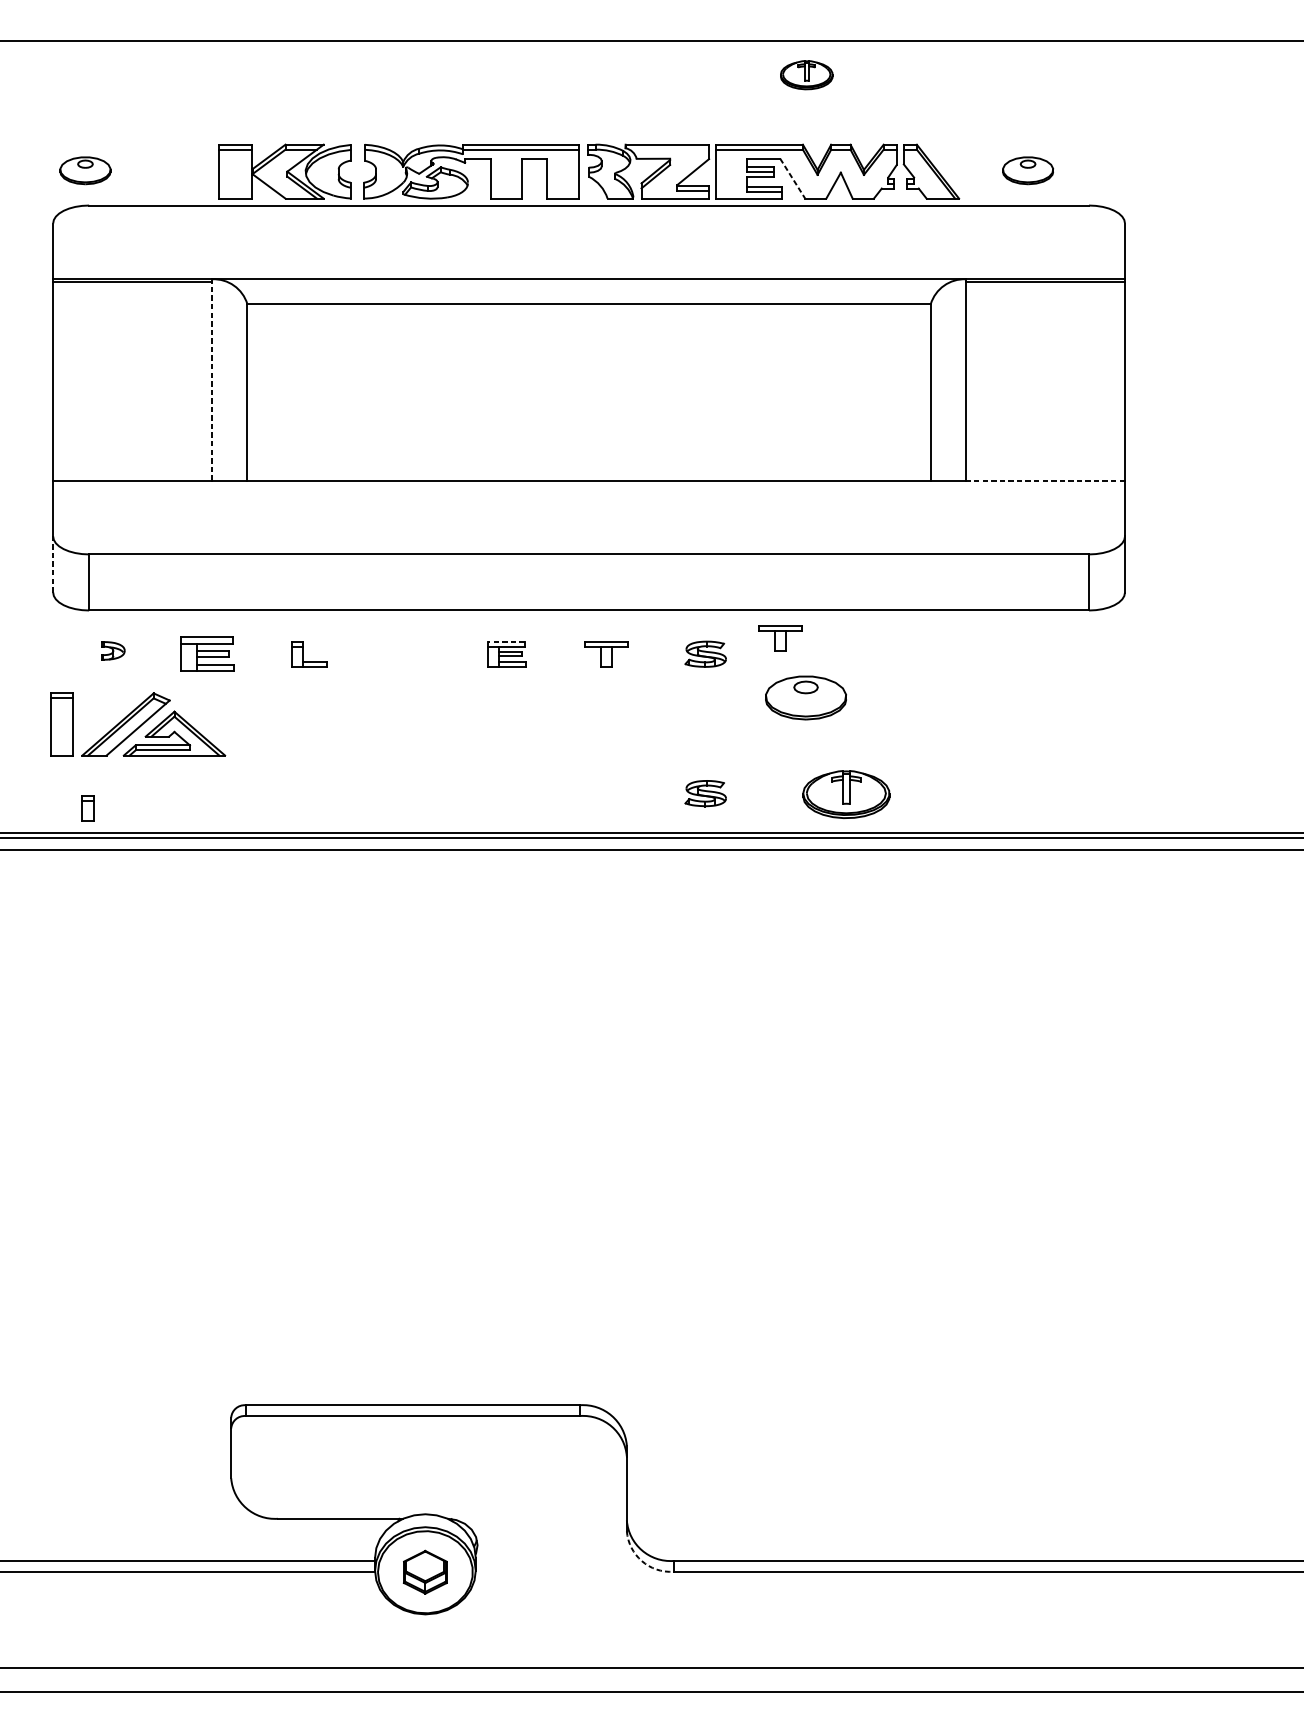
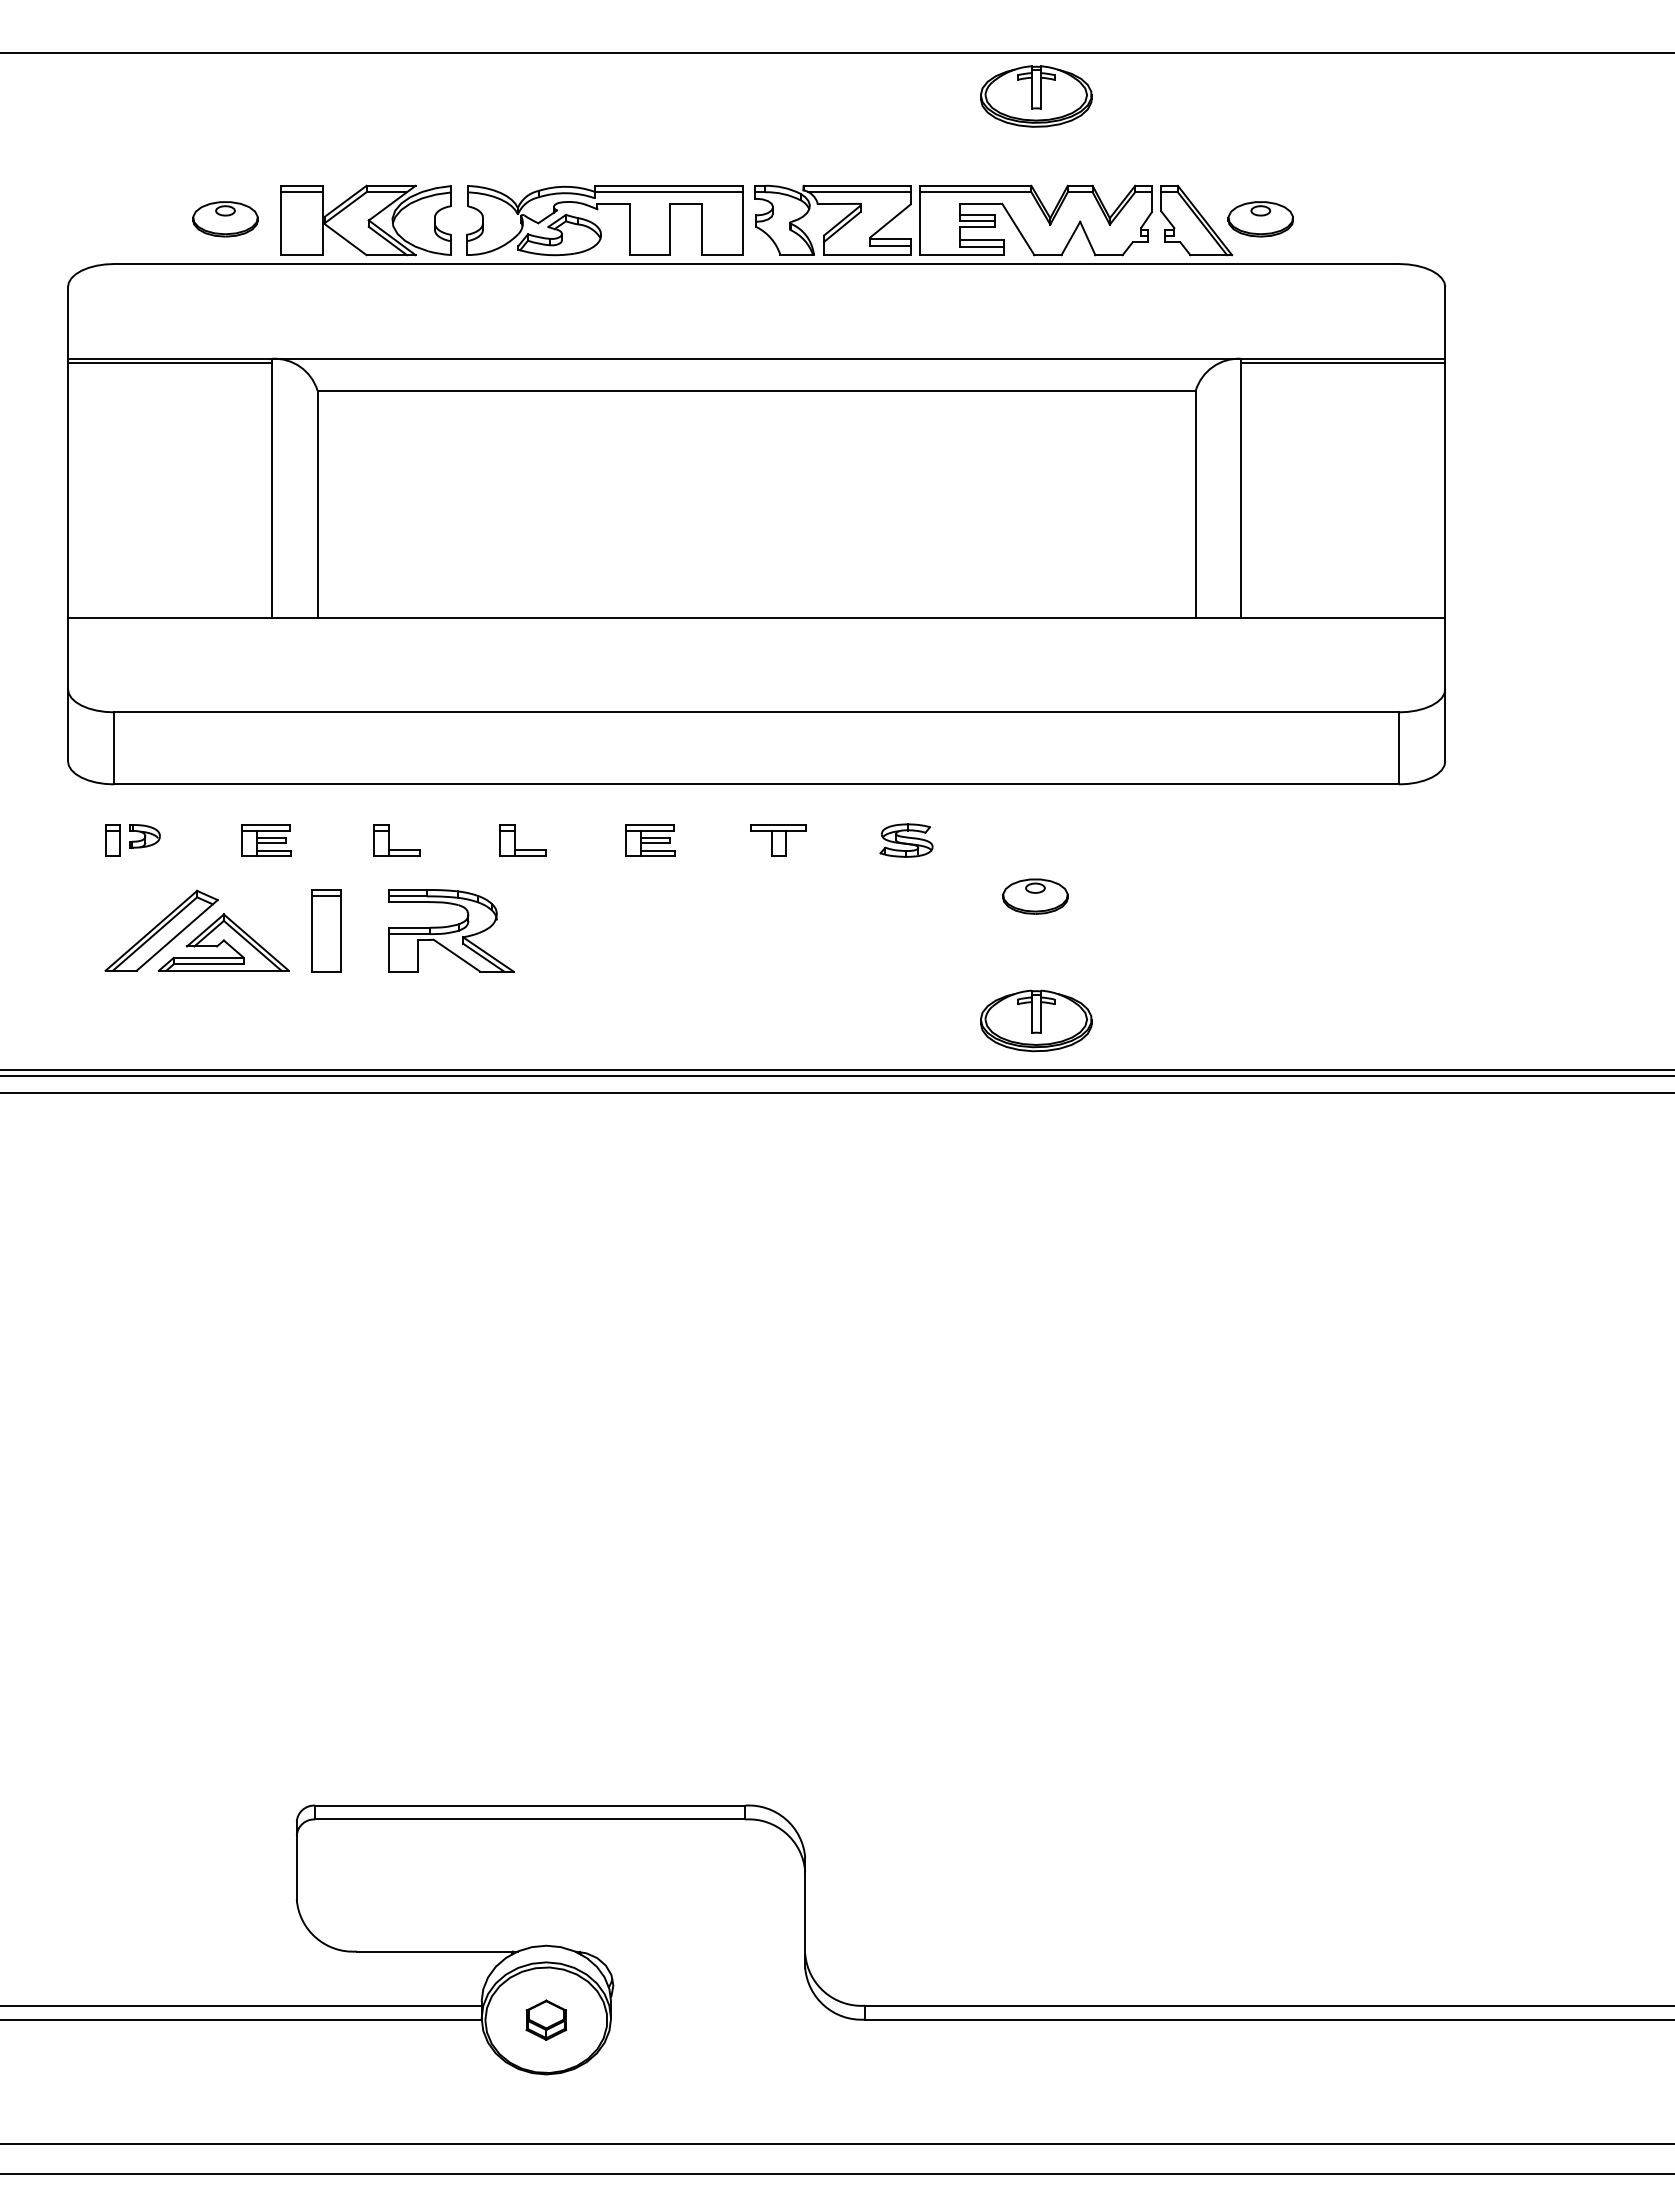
part: (806, 75) -> (1036, 96), size x1.67
line: (668, 149) -> (858, 192), added
part: (85, 170) -> (225, 219), moved
part: (1027, 170) -> (1260, 219), moved
line: (792, 178) -> (1018, 229), dashed -> solid
line: (212, 379) -> (272, 487), dashed -> solid
line: (1044, 480) -> (1342, 617), dashed -> solid
line: (52, 563) -> (67, 724), dashed -> solid
part: (780, 638) -> (1002, 820), removed
line: (506, 641) -> (650, 824), dashed -> solid
part: (207, 654) -> (266, 840), size x0.71
part: (401, 654) -> (515, 840), added
part: (806, 697) -> (1035, 896), size x0.62
part: (62, 724) -> (326, 930), moved
part: (351, 724) -> (451, 930), added
part: (705, 793) -> (906, 1019), removed
part: (846, 794) -> (1036, 1020), moved
part: (87, 808) -> (112, 840), moved
arc: (641, 1560) -> (824, 2005), dashed -> solid
part: (425, 1571) -> (546, 2019), size x0.71

